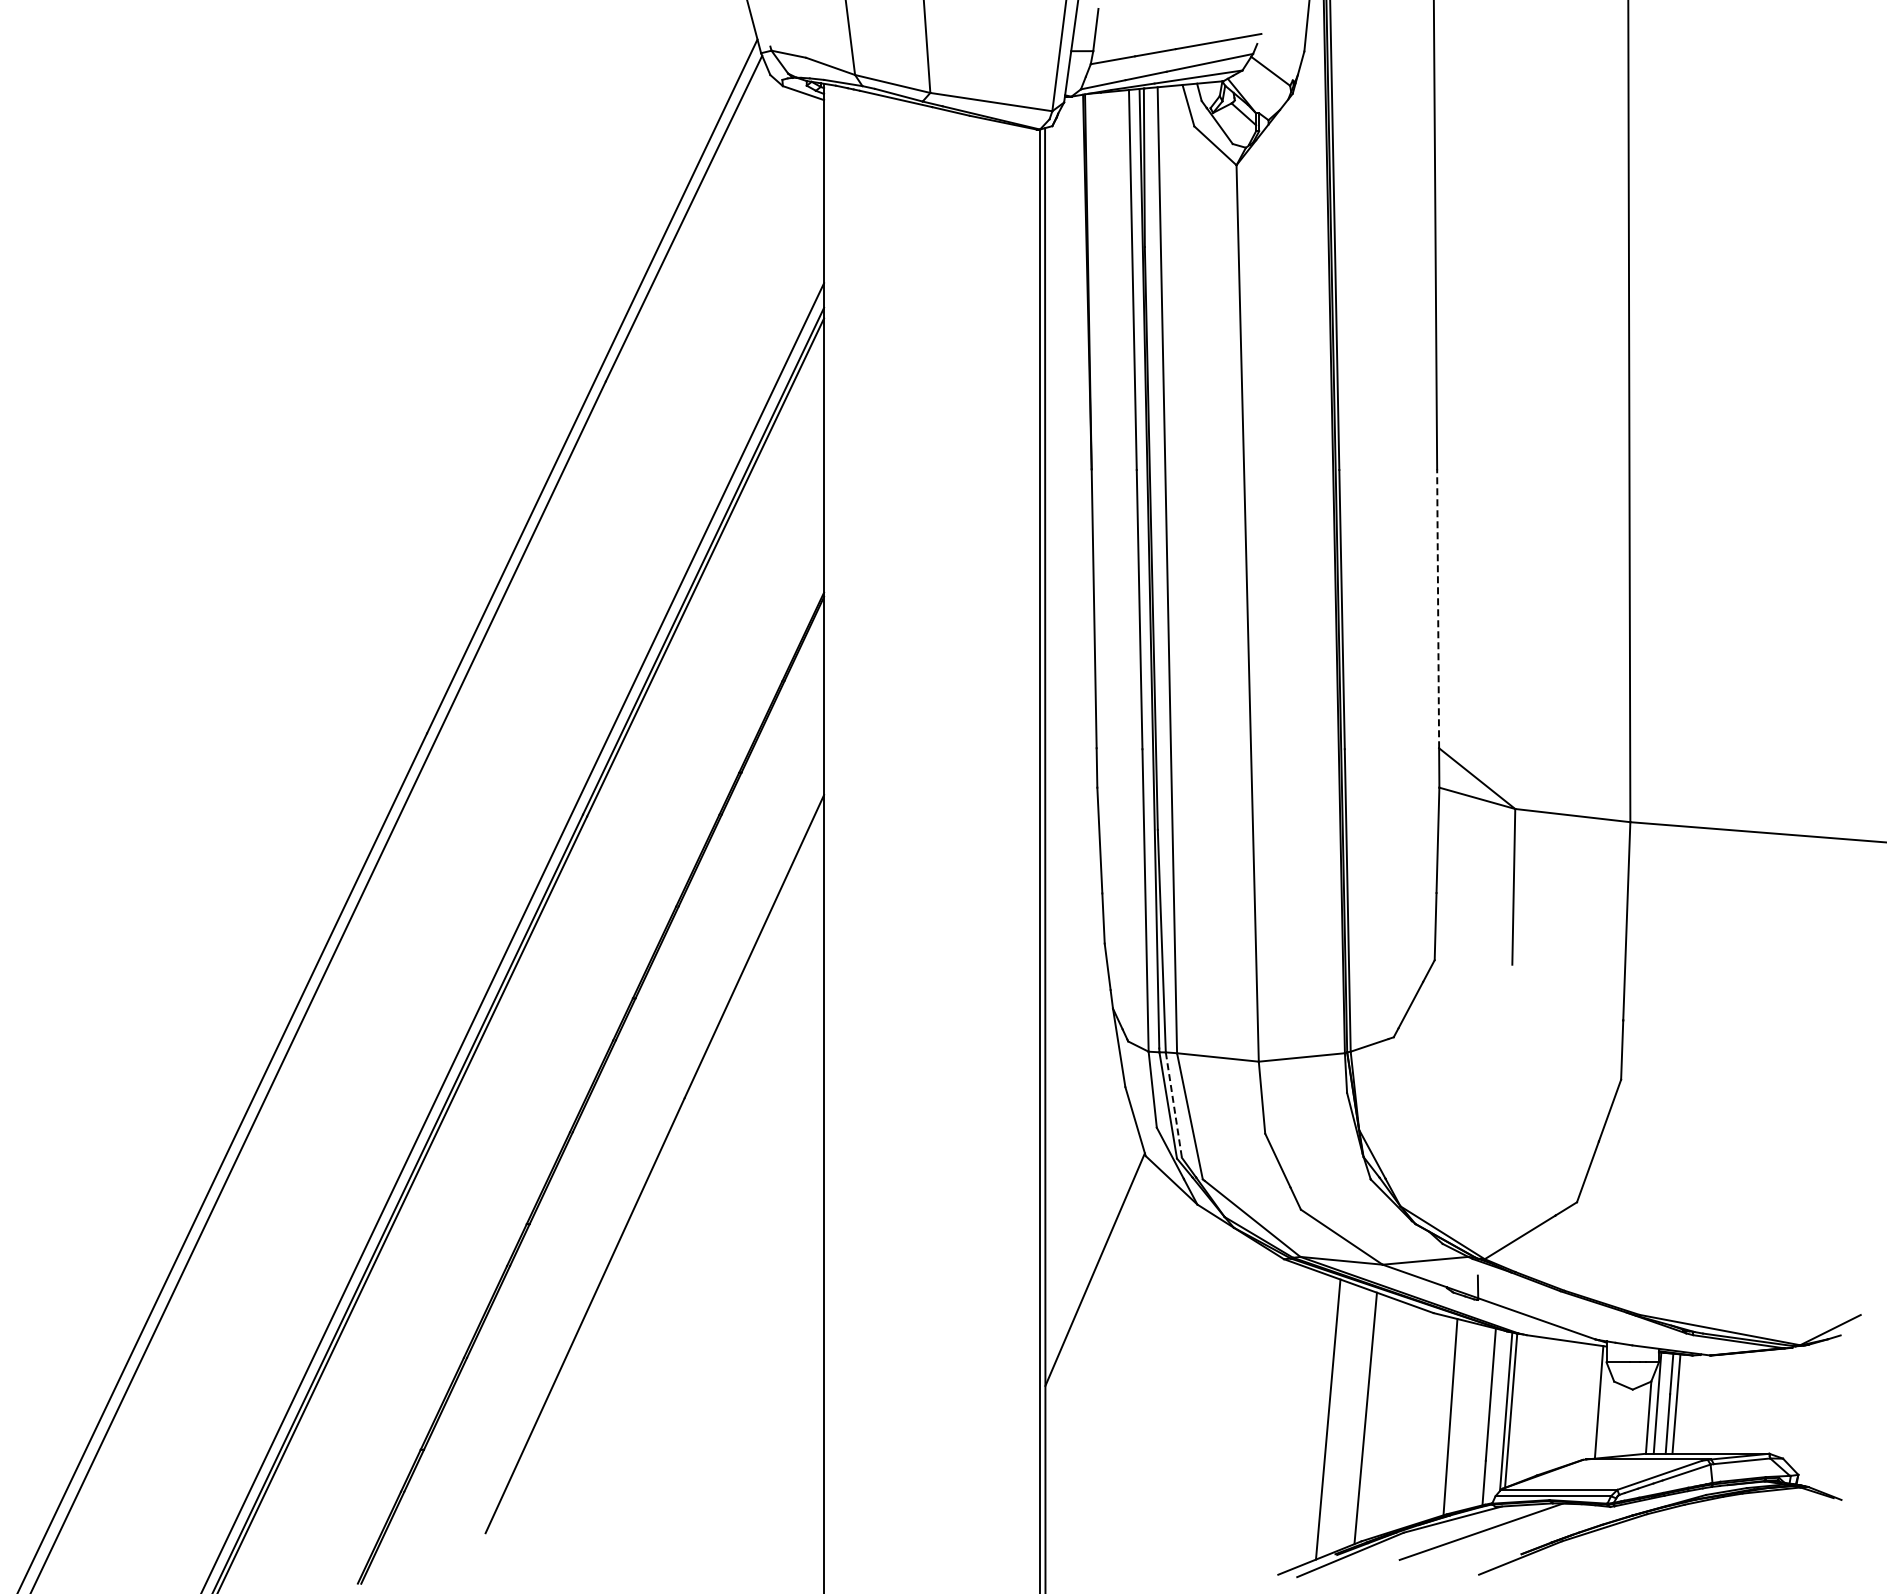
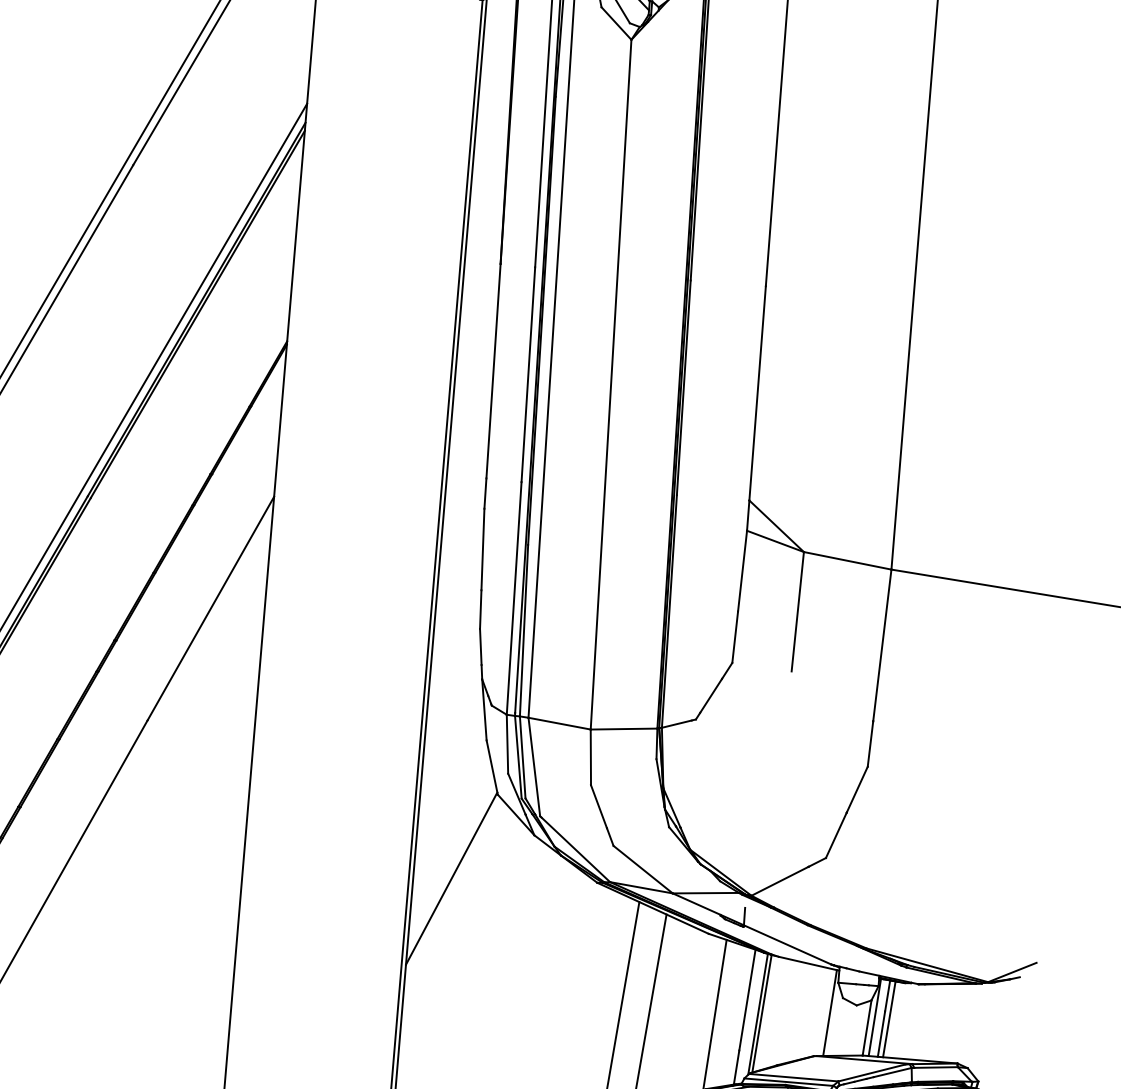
line: (1438, 608) -> (757, 393), dashed -> solid
line: (1173, 1105) -> (522, 757), dashed -> solid

